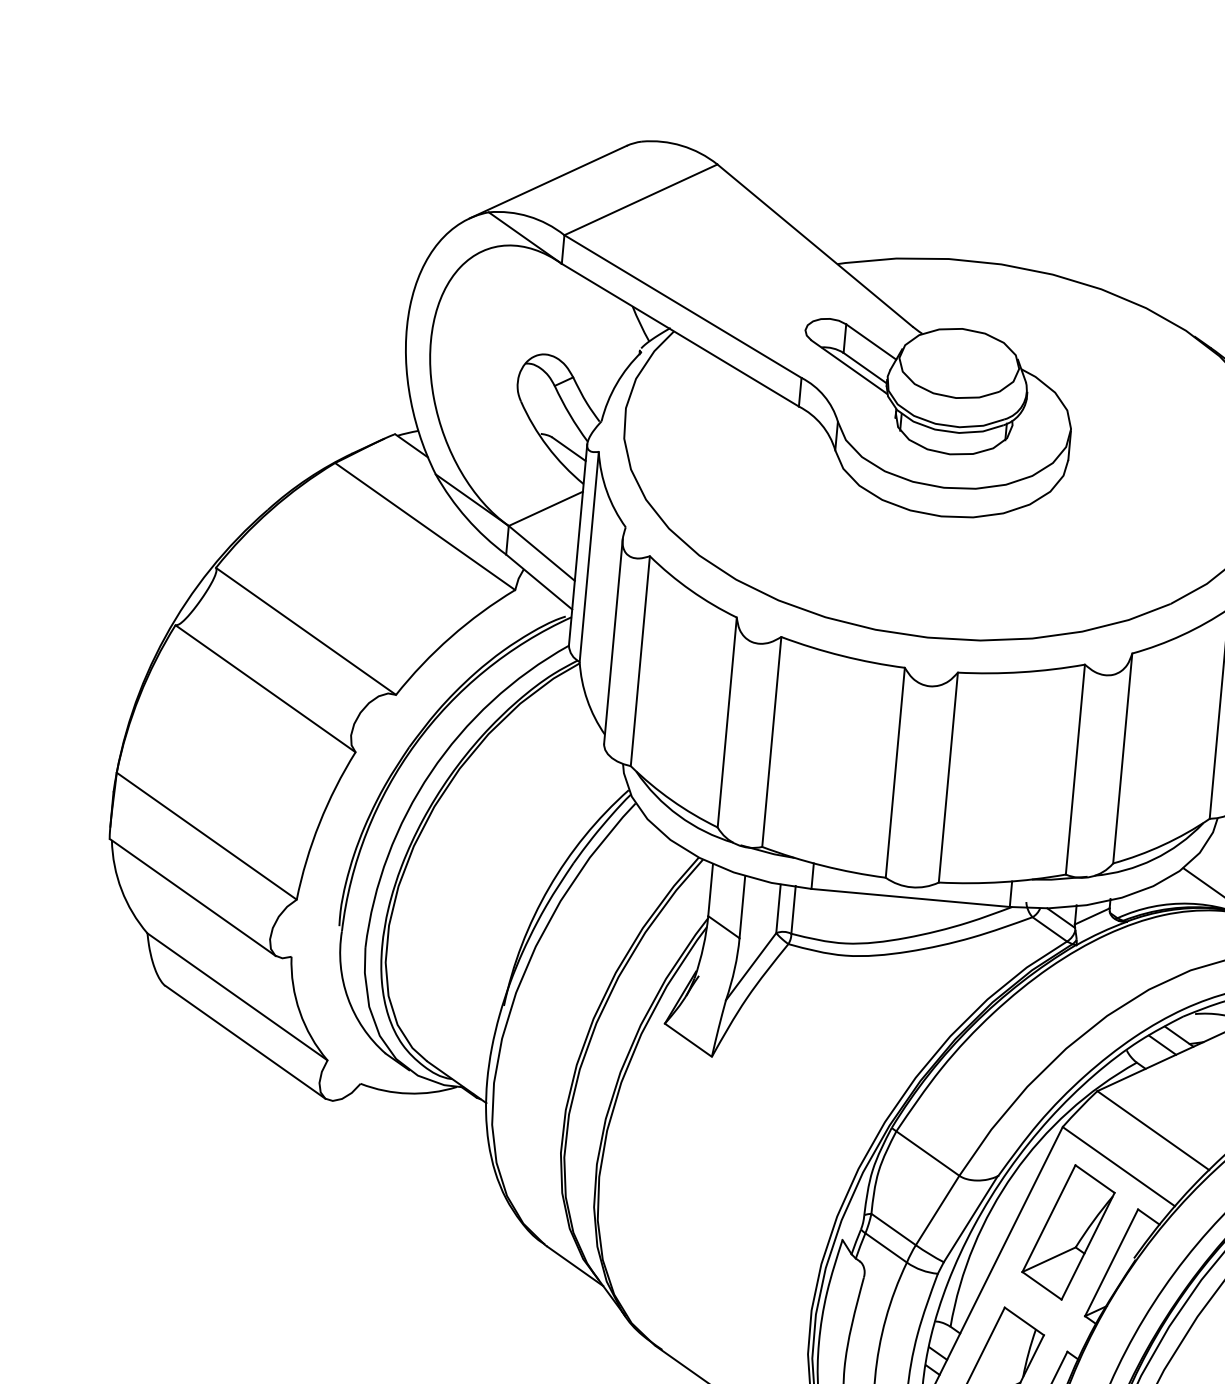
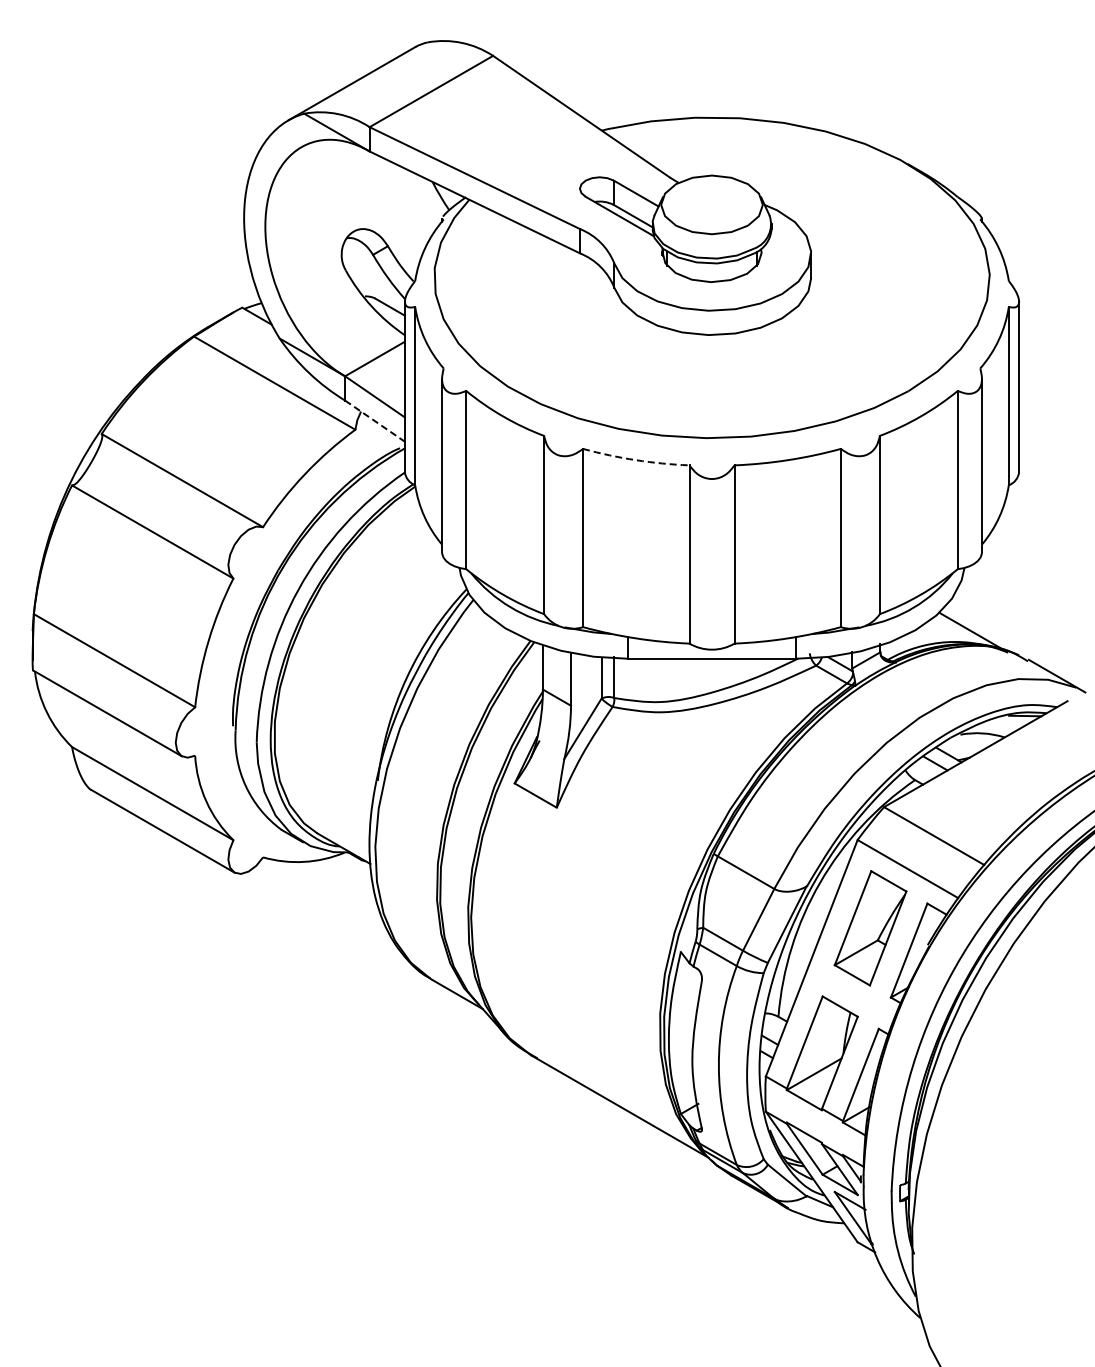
line: (539, 582) -> (375, 421), solid -> dashed
arc: (841, 656) -> (635, 460), solid -> dashed

